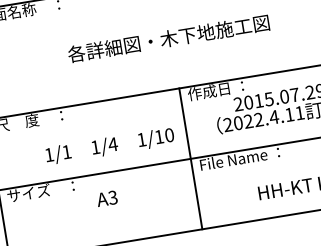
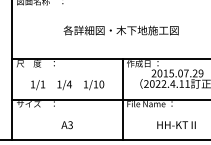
text: (109, 146) -> (67, 85), moved
text: (106, 199) -> (66, 125), moved

